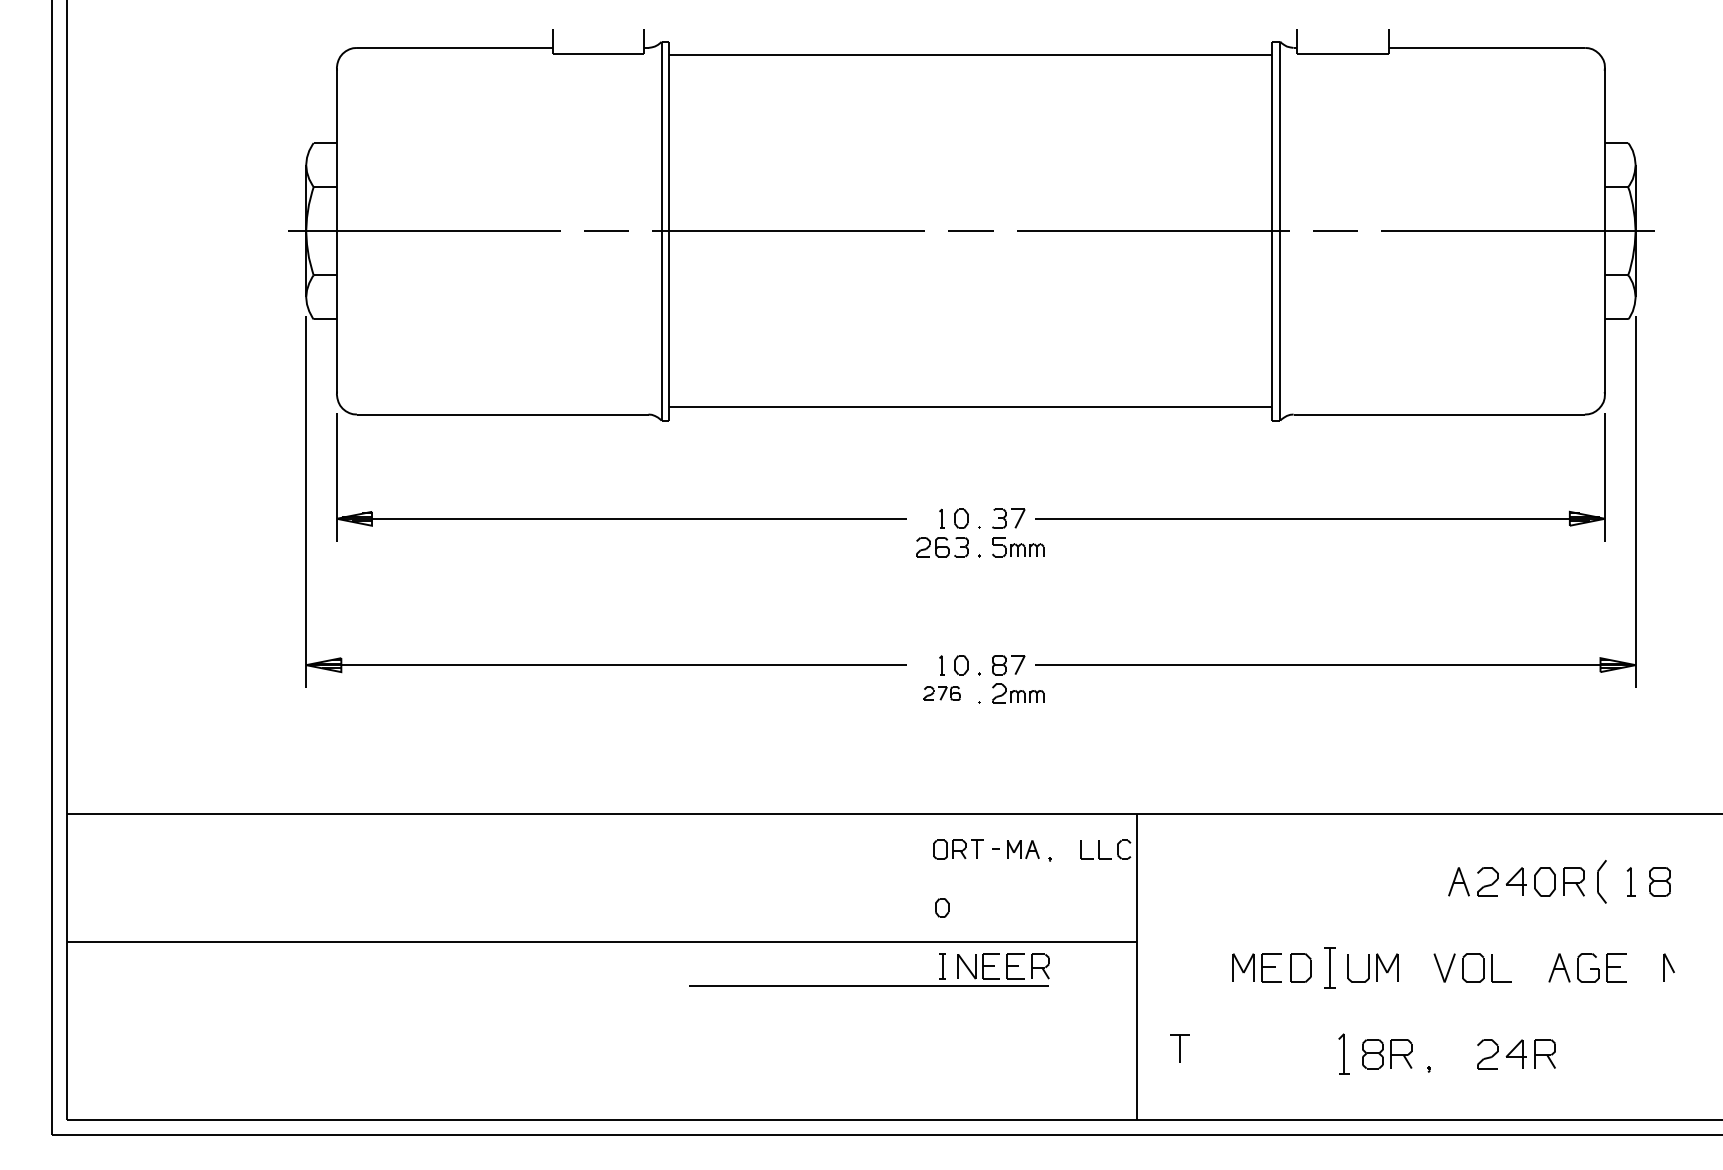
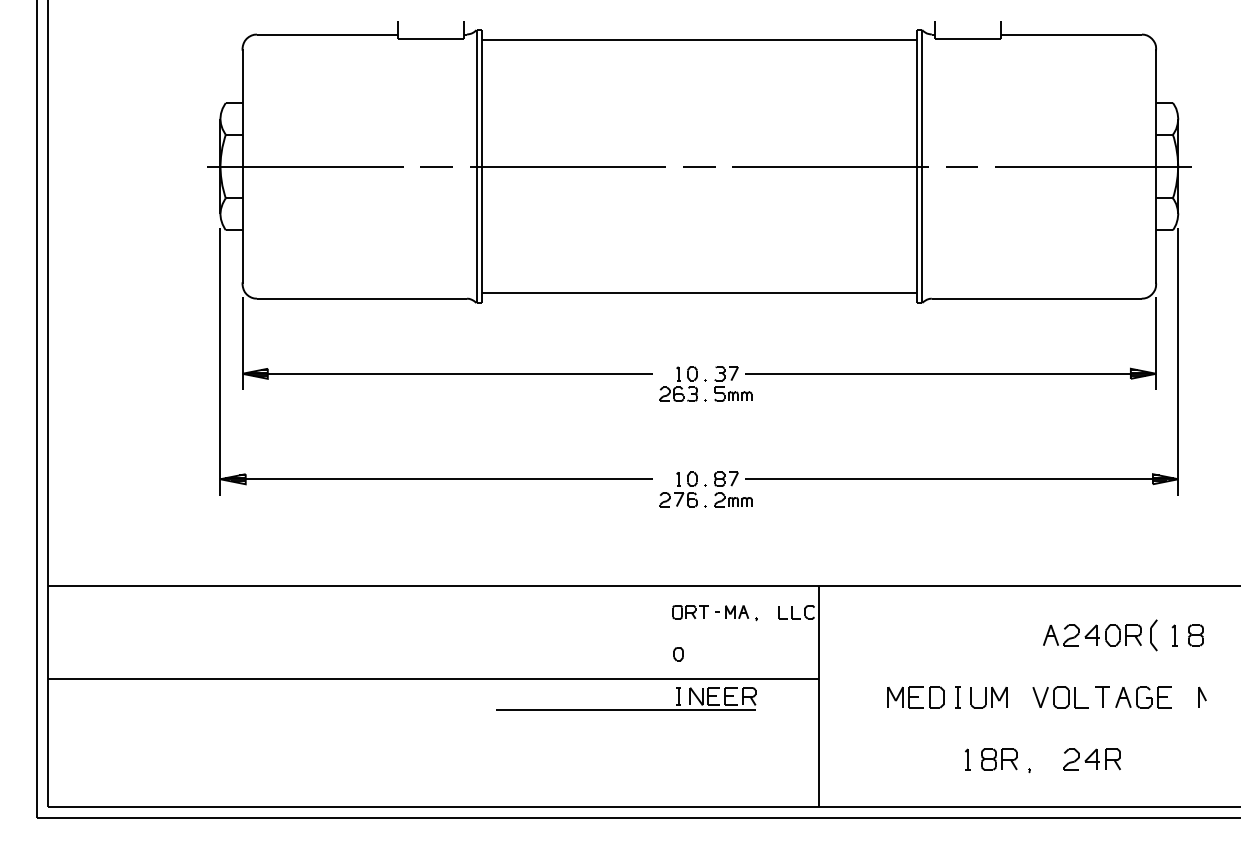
part: (942, 693) -> (678, 499), size x1.43
part: (1329, 967) -> (957, 697), size x0.71
part: (1179, 1048) -> (1102, 697), moved
part: (1343, 1054) -> (967, 759), size x0.71

